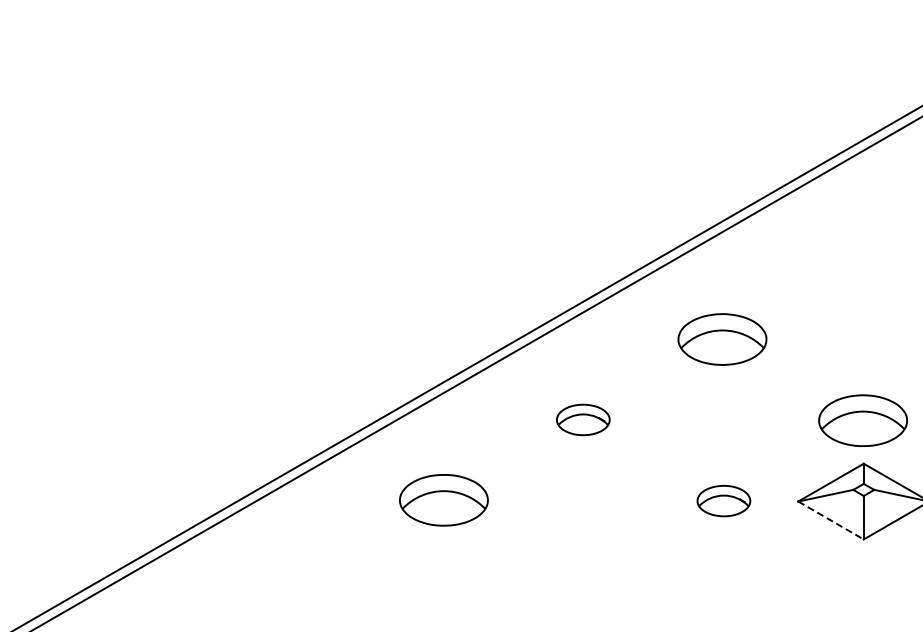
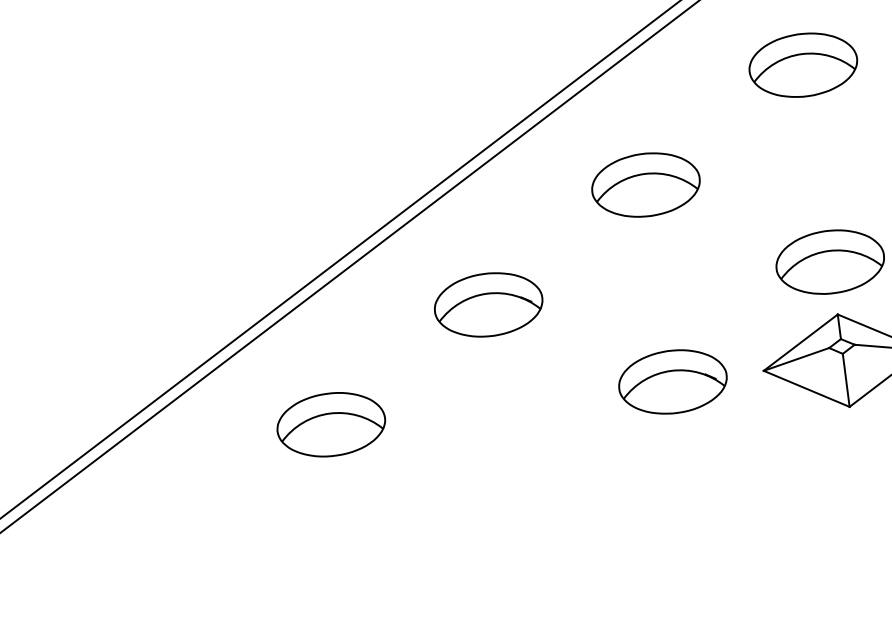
part: (861, 258) -> (802, 64), added
part: (583, 419) -> (488, 304), size x1.67
part: (723, 500) -> (672, 381), size x1.67
line: (831, 520) -> (807, 388), dashed -> solid

